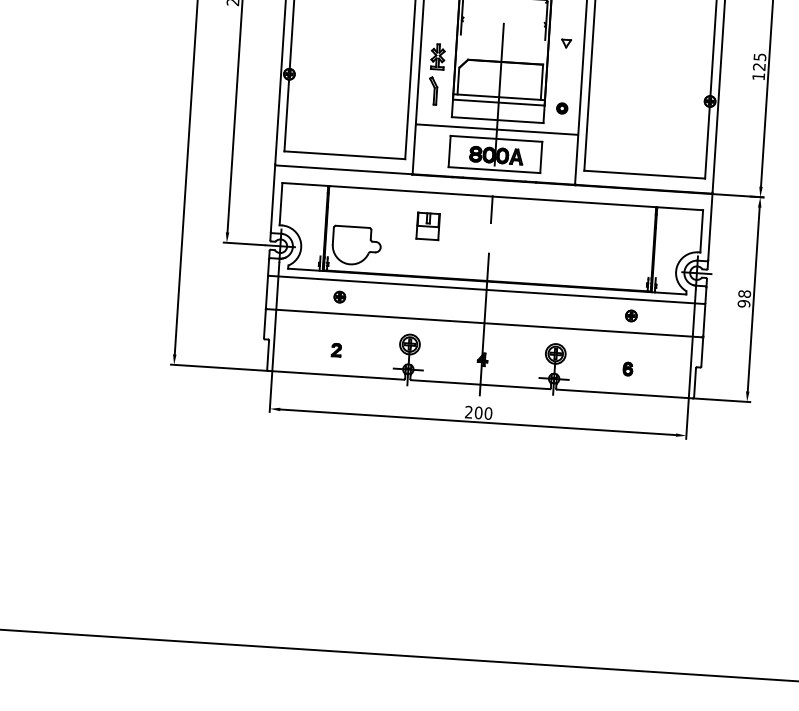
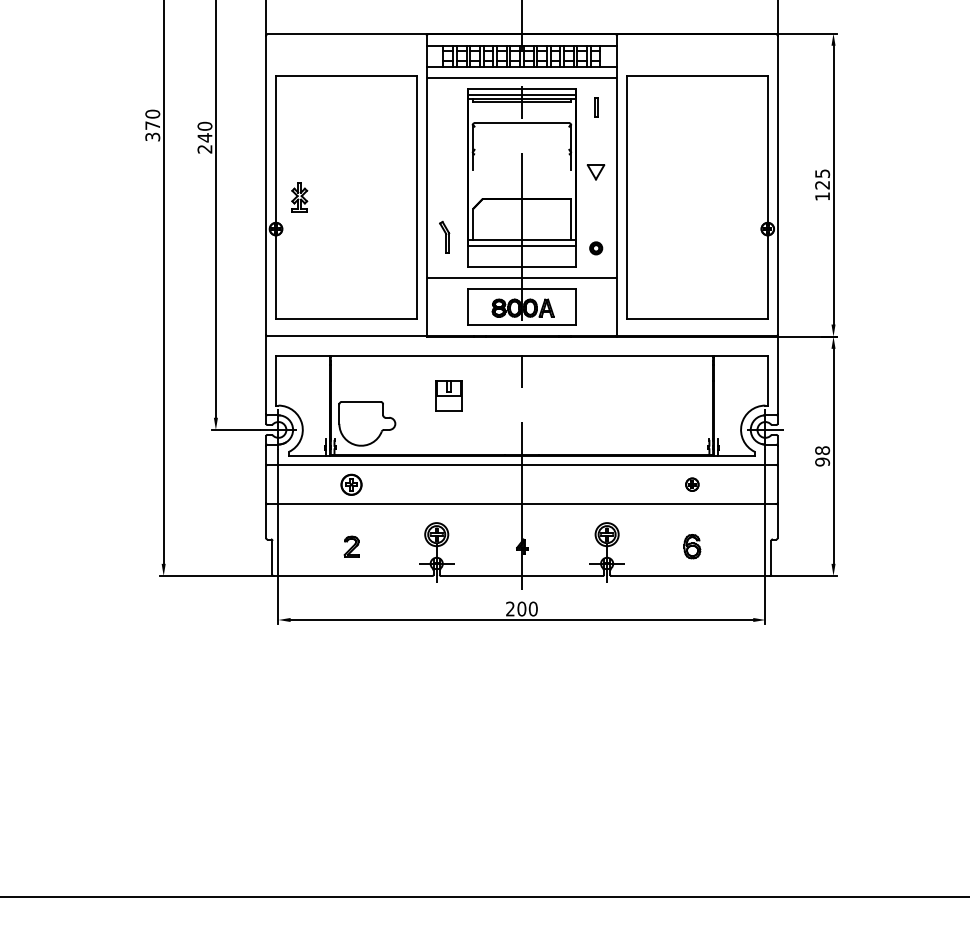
part: (566, 43) -> (596, 172), size x1.6
part: (437, 56) -> (299, 197), moved
part: (339, 296) -> (351, 484), size x1.6
part: (336, 349) -> (351, 546), size x1.4
part: (628, 368) -> (692, 546), size x1.6

